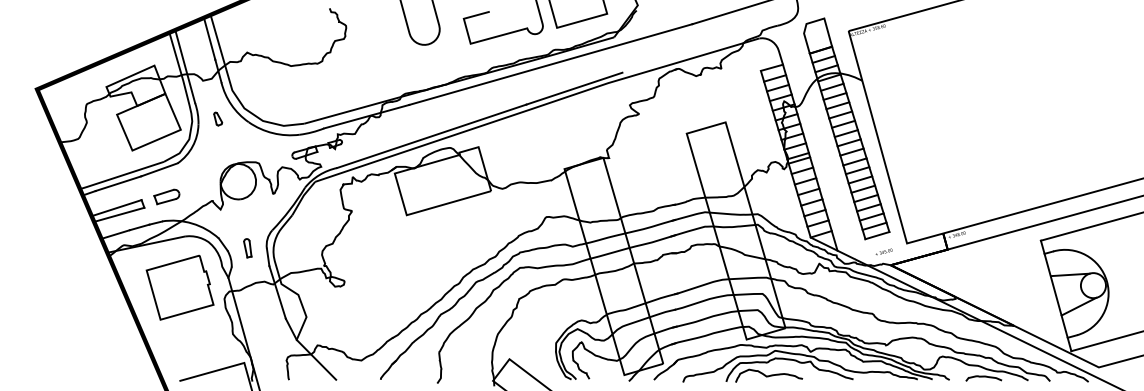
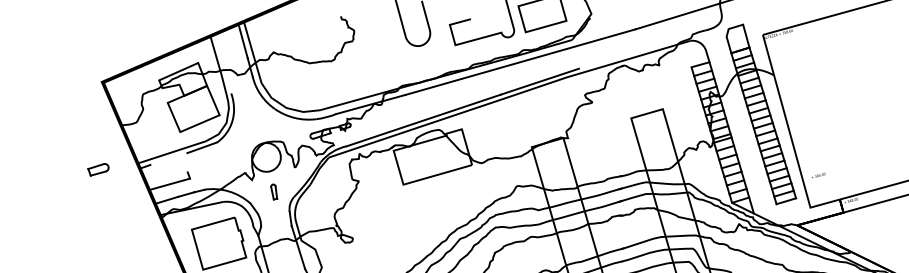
line: (185, 66) -> (223, 63), removed
part: (218, 118) -> (250, 105), removed
line: (118, 183) -> (168, 158), removed
part: (166, 196) -> (98, 169), moved
line: (116, 208) -> (167, 179), removed
part: (247, 248) -> (273, 192), moved
text: (883, 251) -> (818, 175), moved

